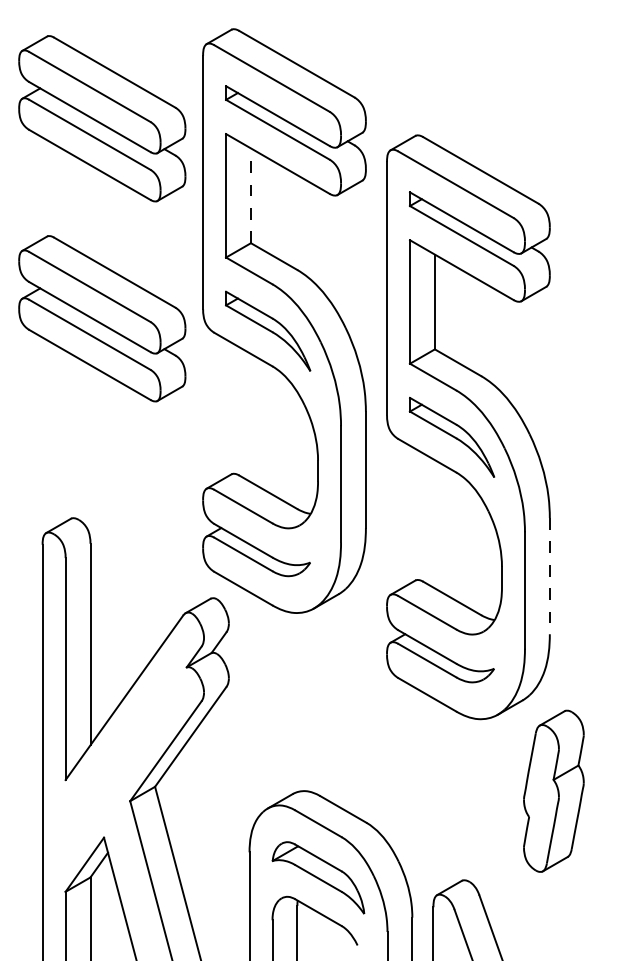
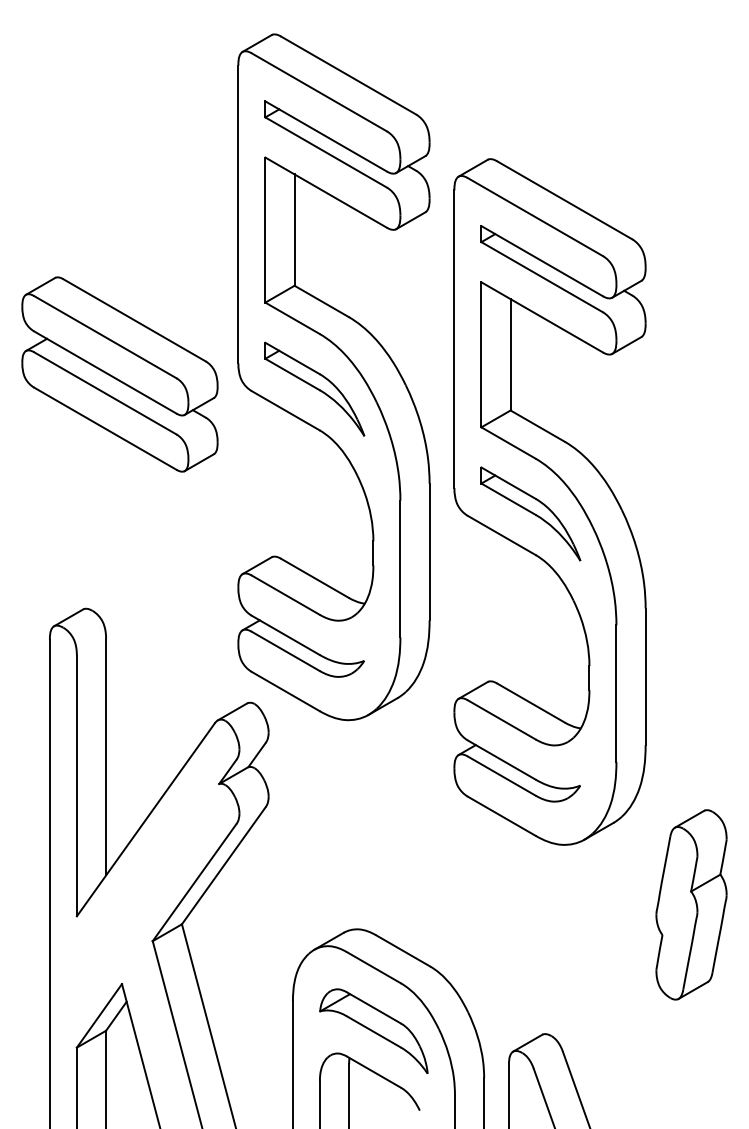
part: (102, 118) -> (120, 139), removed
line: (250, 195) -> (294, 229), dashed -> solid
line: (549, 576) -> (645, 677), dashed -> solid
part: (553, 790) -> (691, 903), moved

